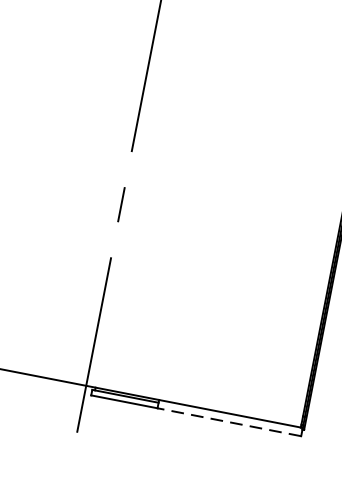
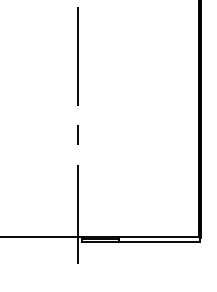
line: (229, 421) -> (159, 241), dashed -> solid

